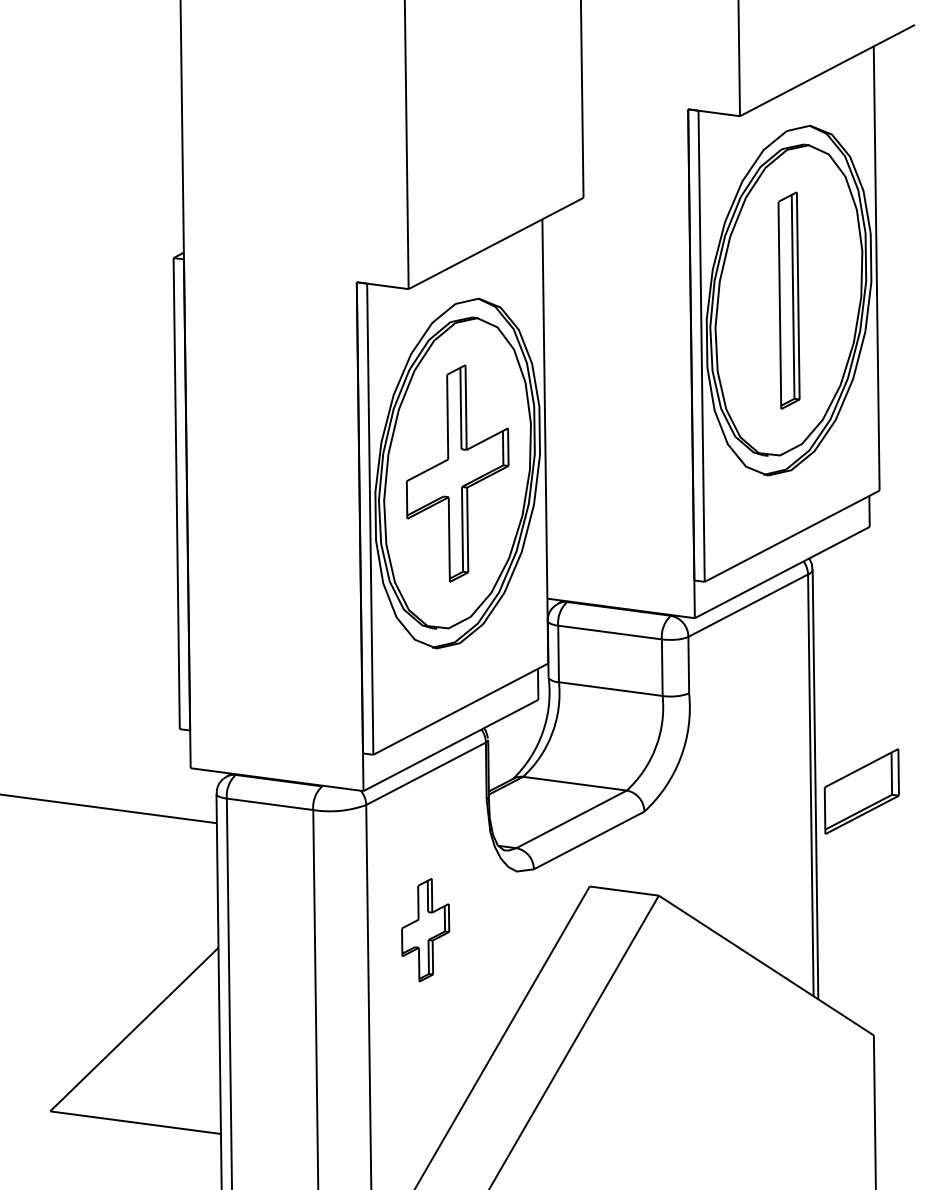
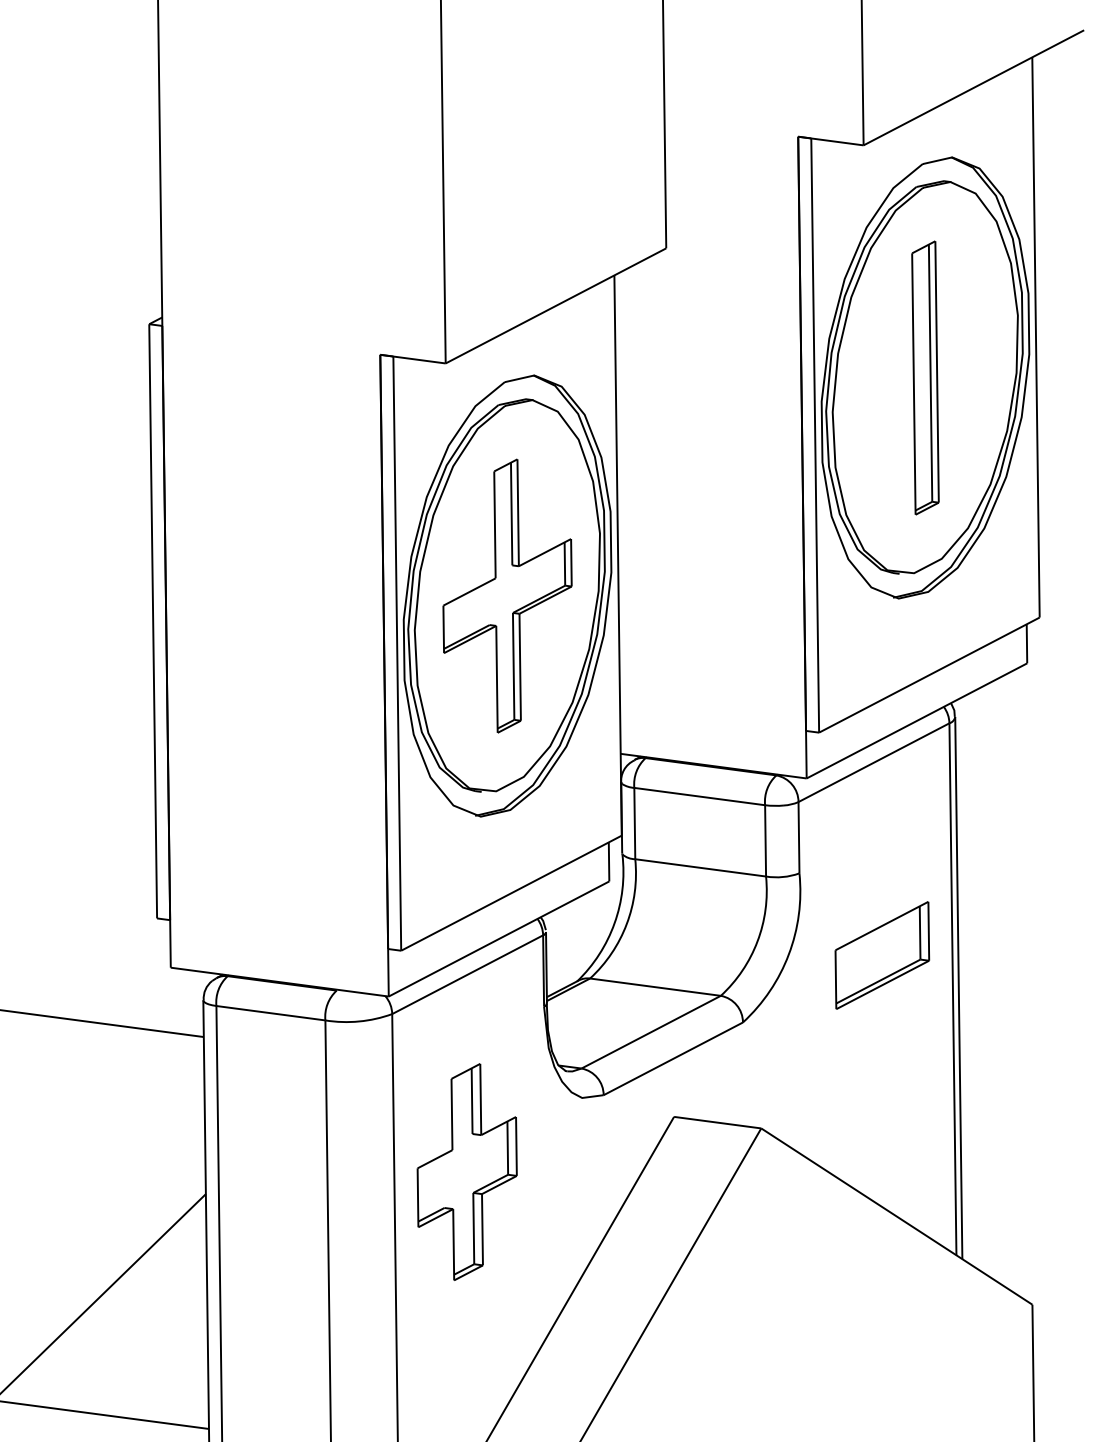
part: (861, 791) -> (881, 955), moved
part: (425, 929) -> (466, 1171), size x1.67

